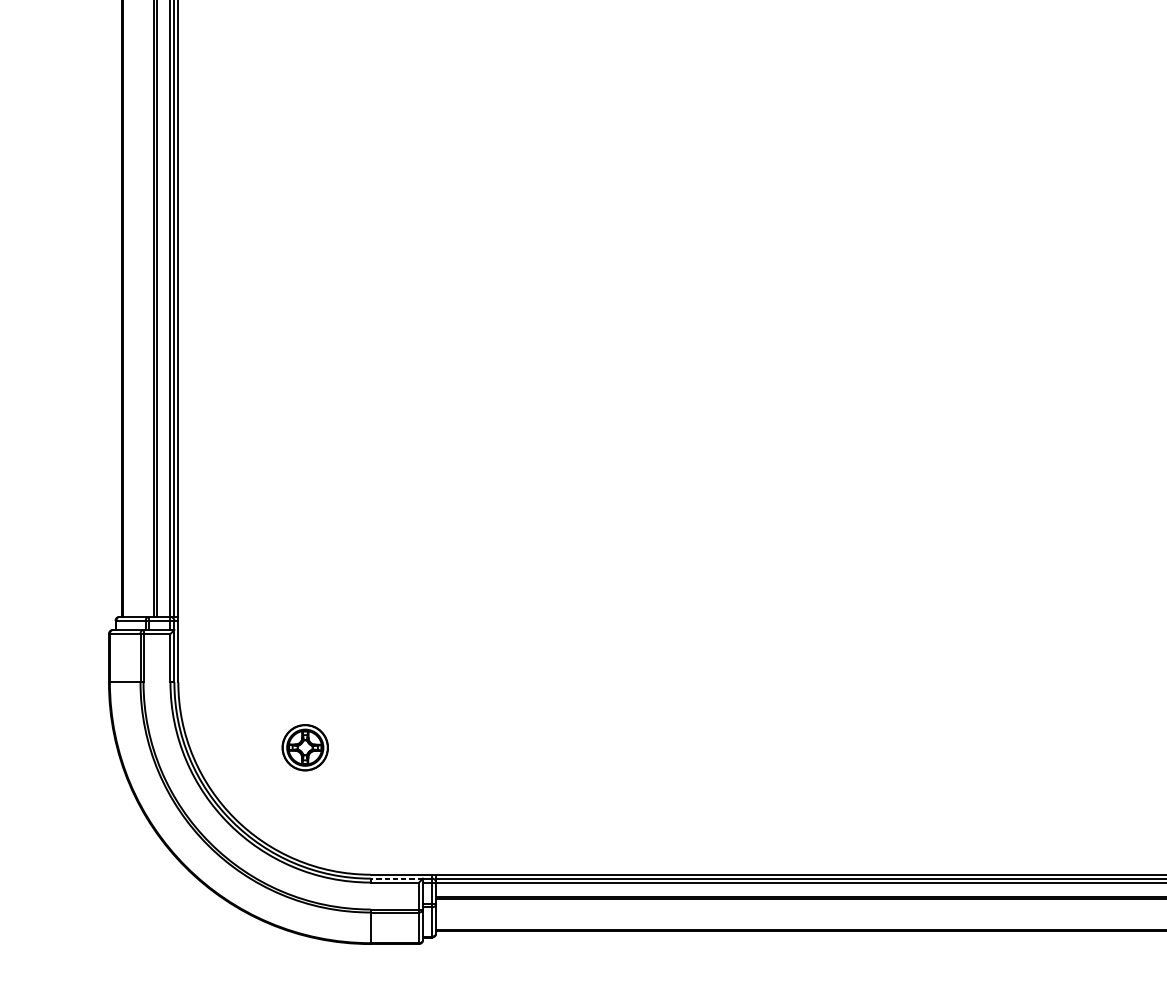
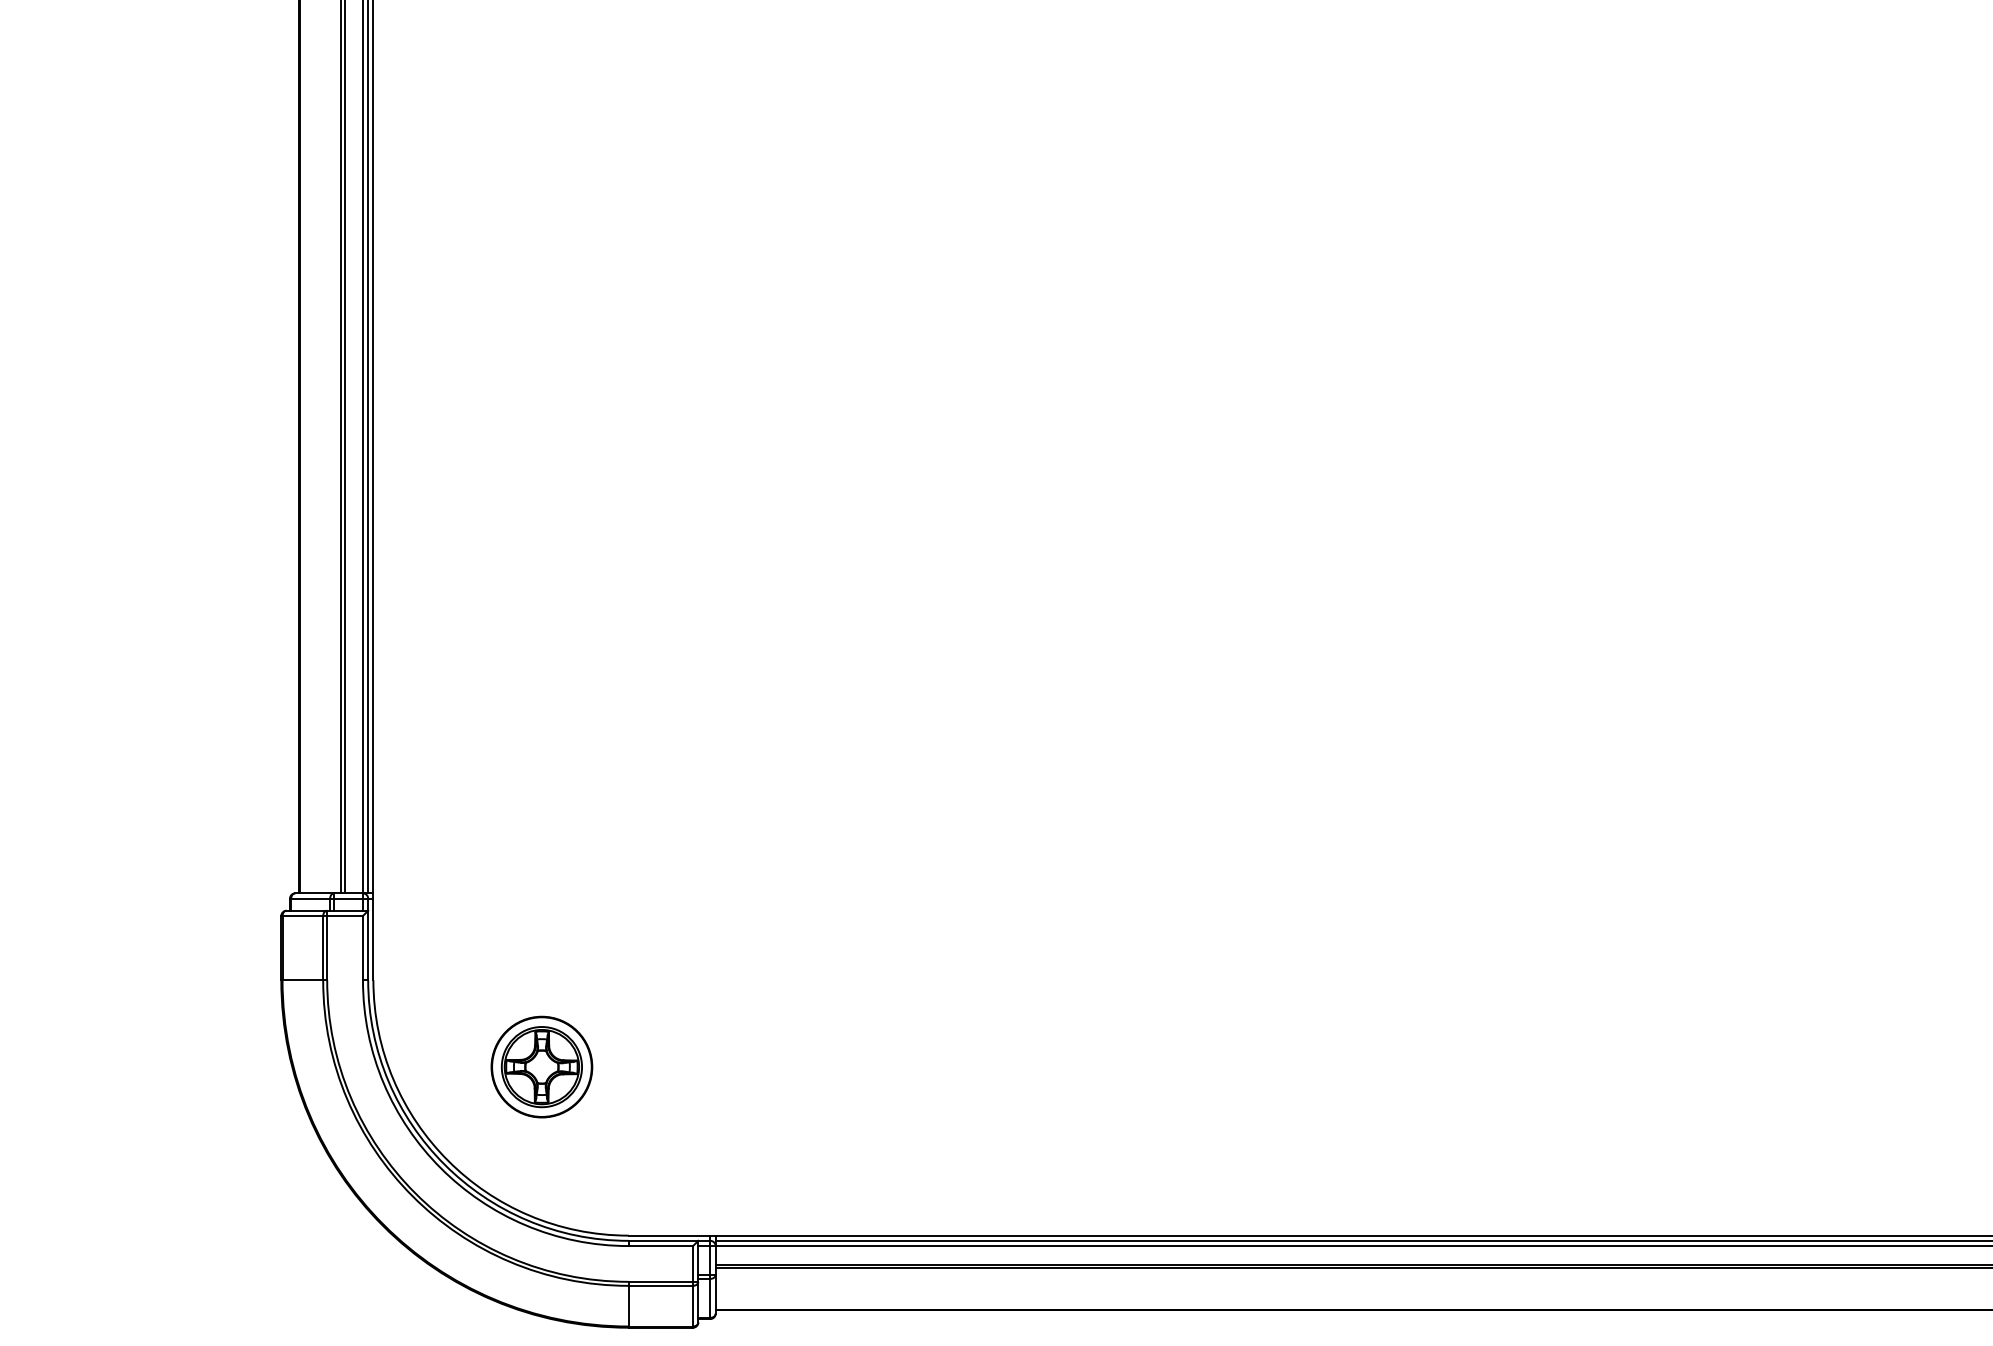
part: (304, 747) -> (541, 1066), size x1.67
line: (396, 878) -> (663, 1240), dashed -> solid

